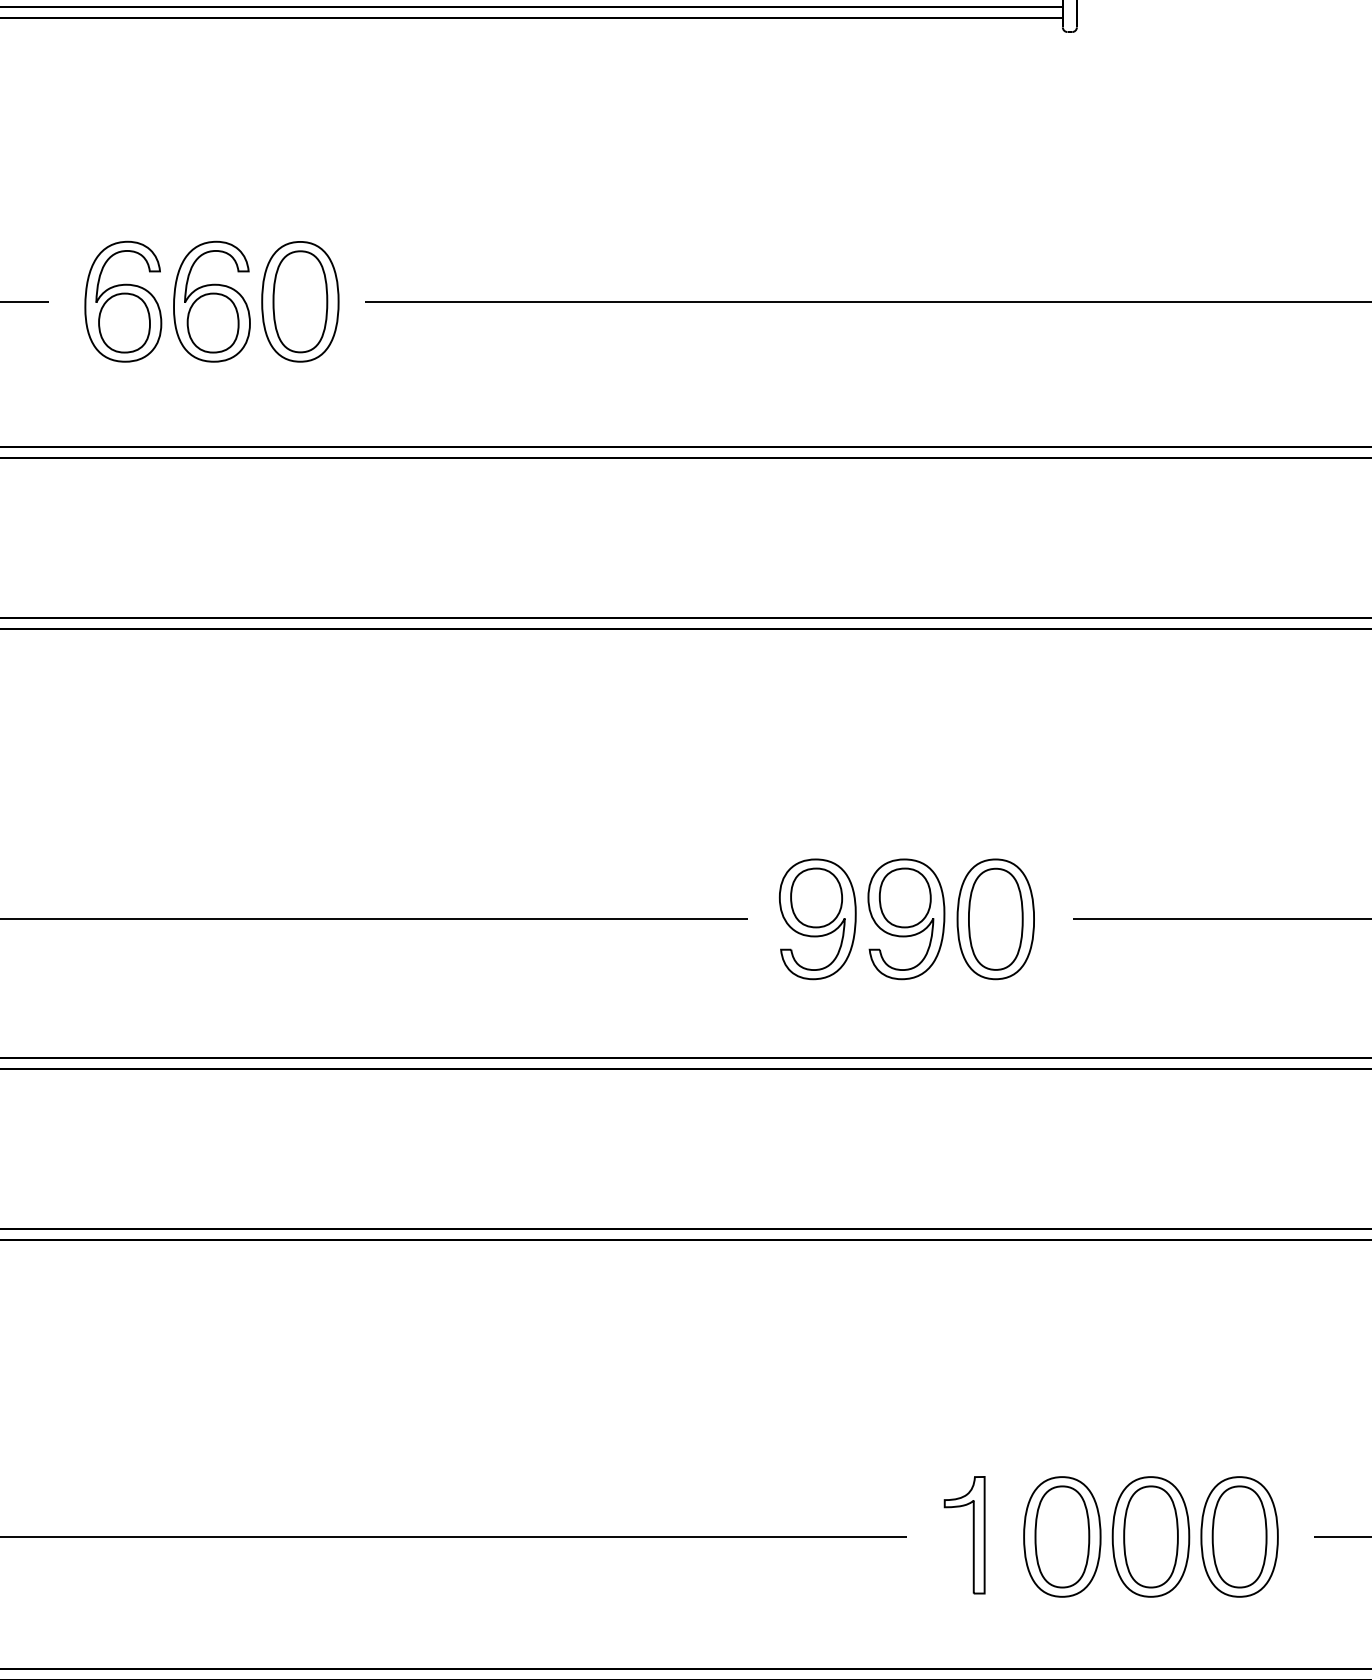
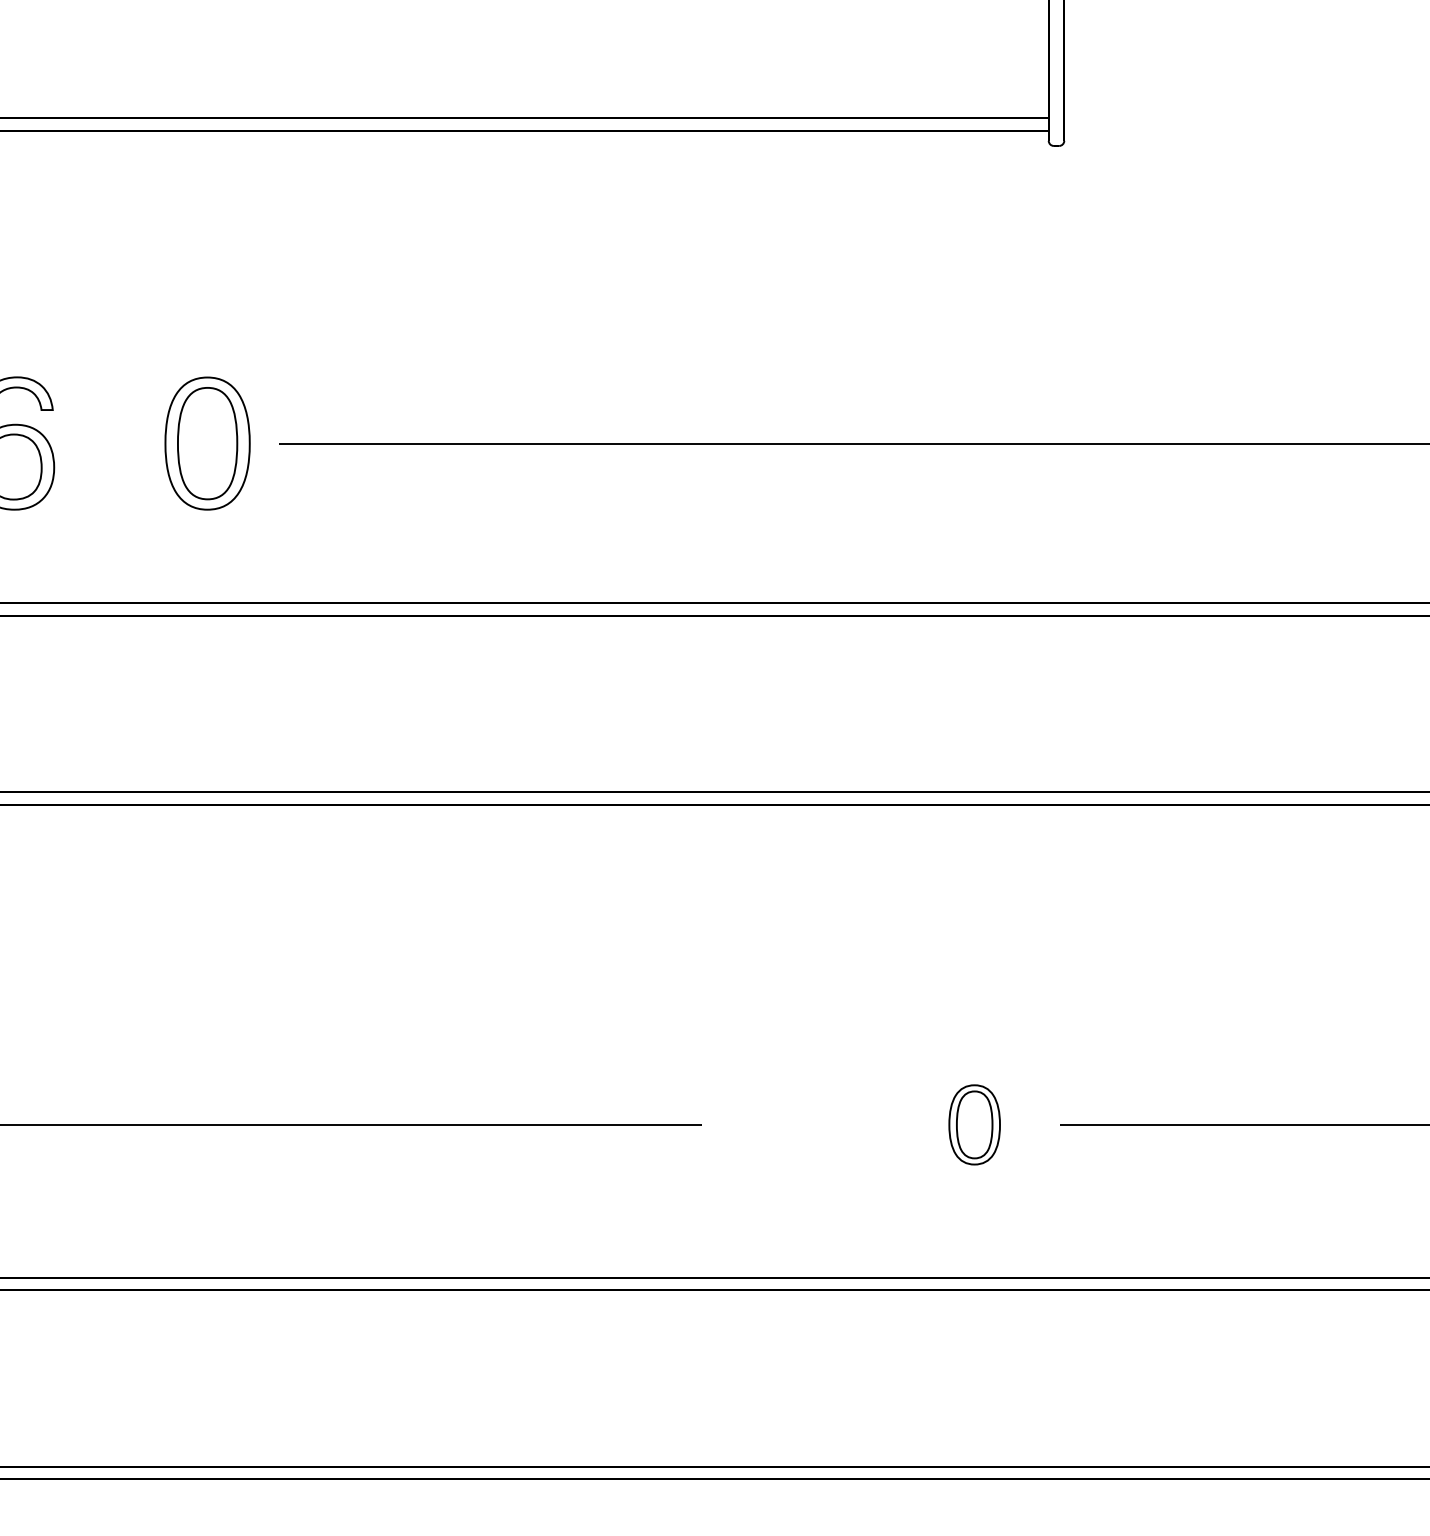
part: (211, 301) -> (109, 443), removed
part: (817, 919) -> (778, 1125), removed
part: (906, 919) -> (876, 1125), removed
part: (995, 919) -> (974, 1125), size x0.6

